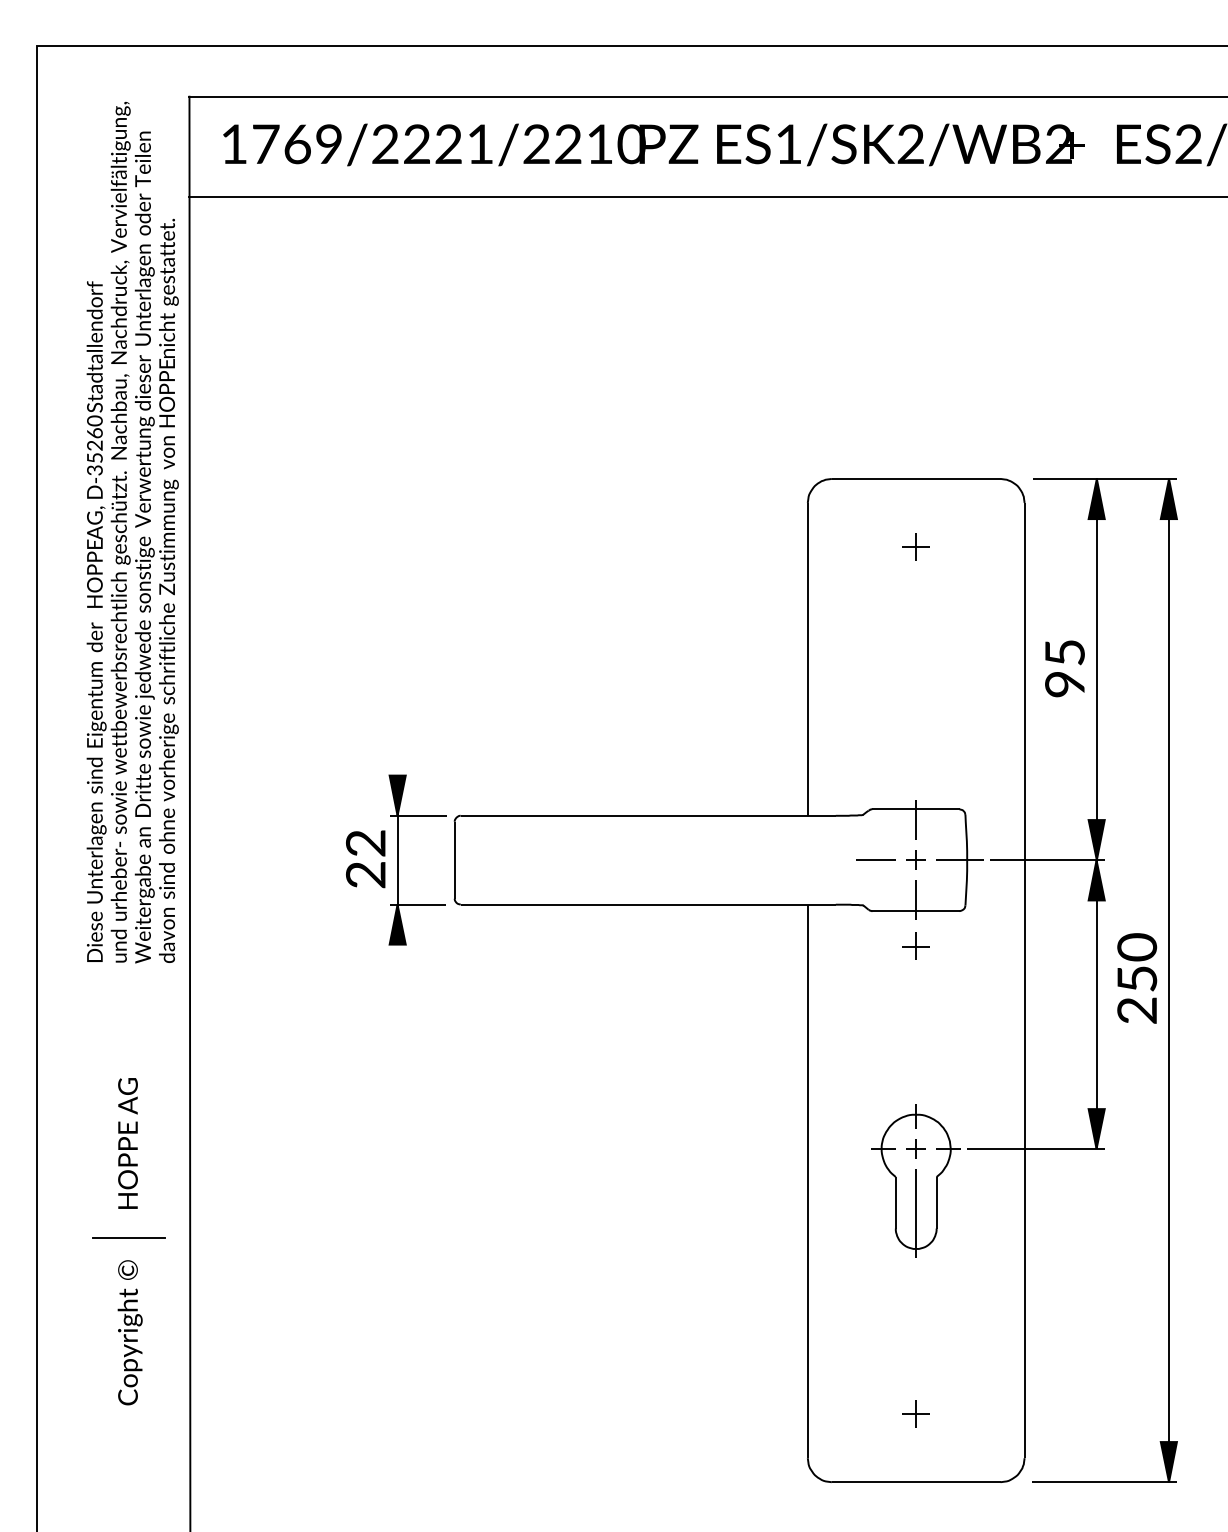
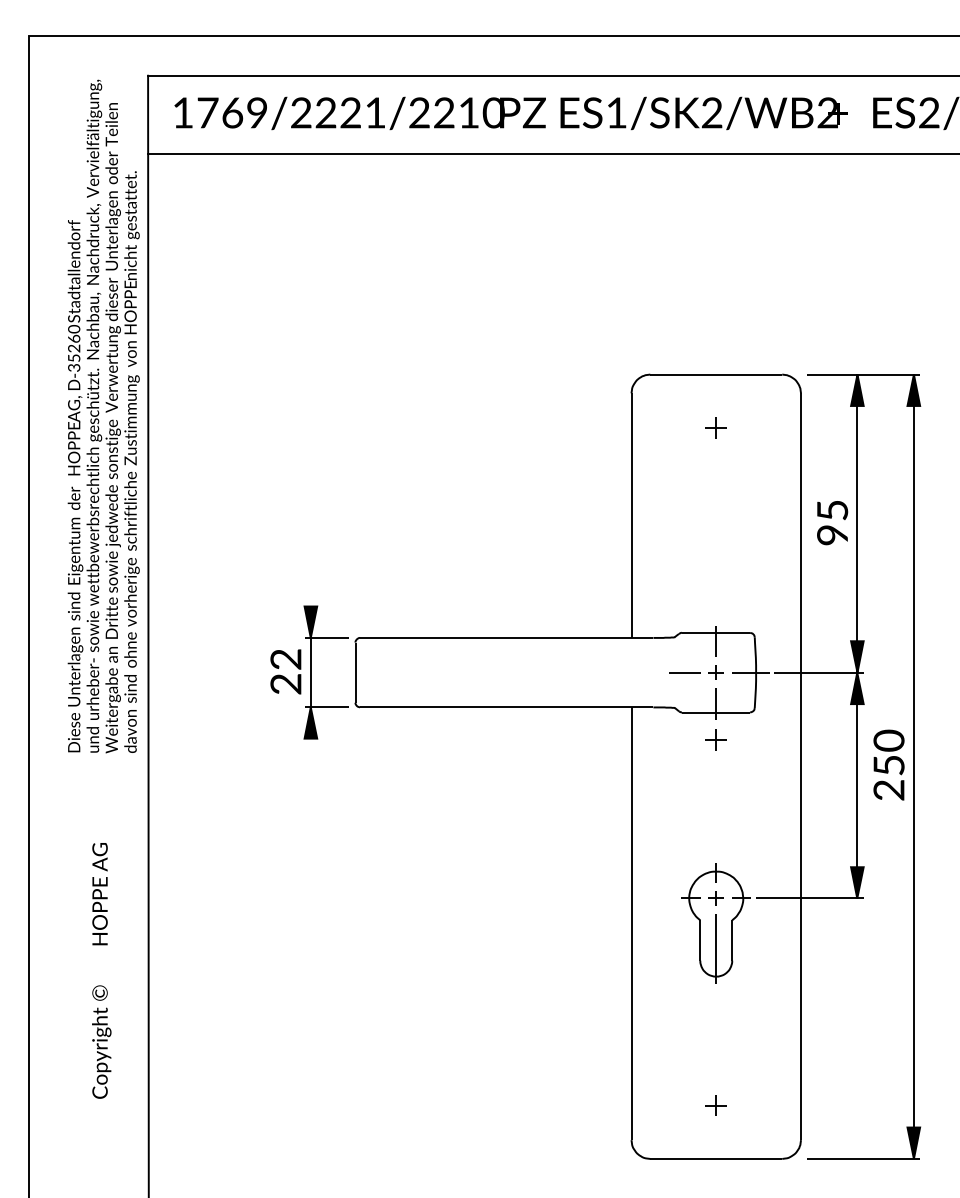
line: (128, 1237) -> (100, 967), removed

